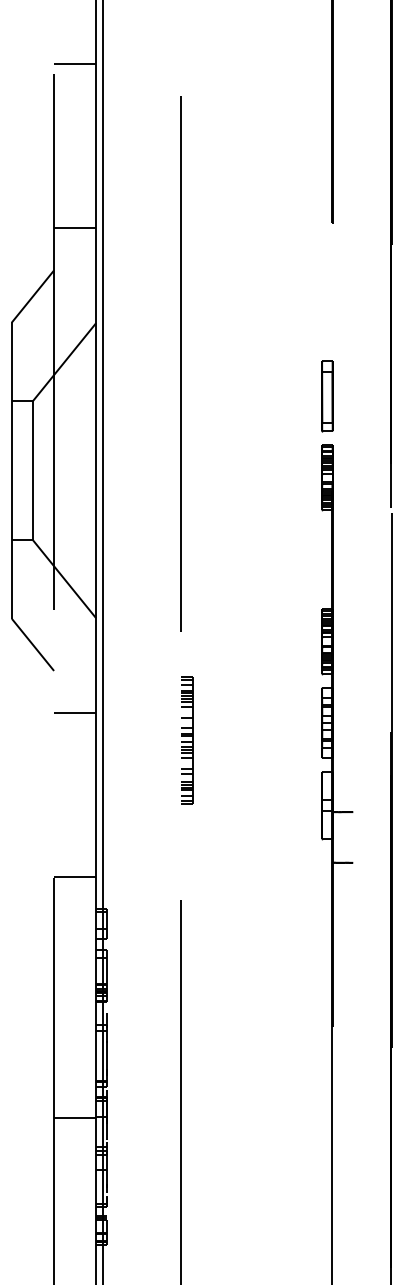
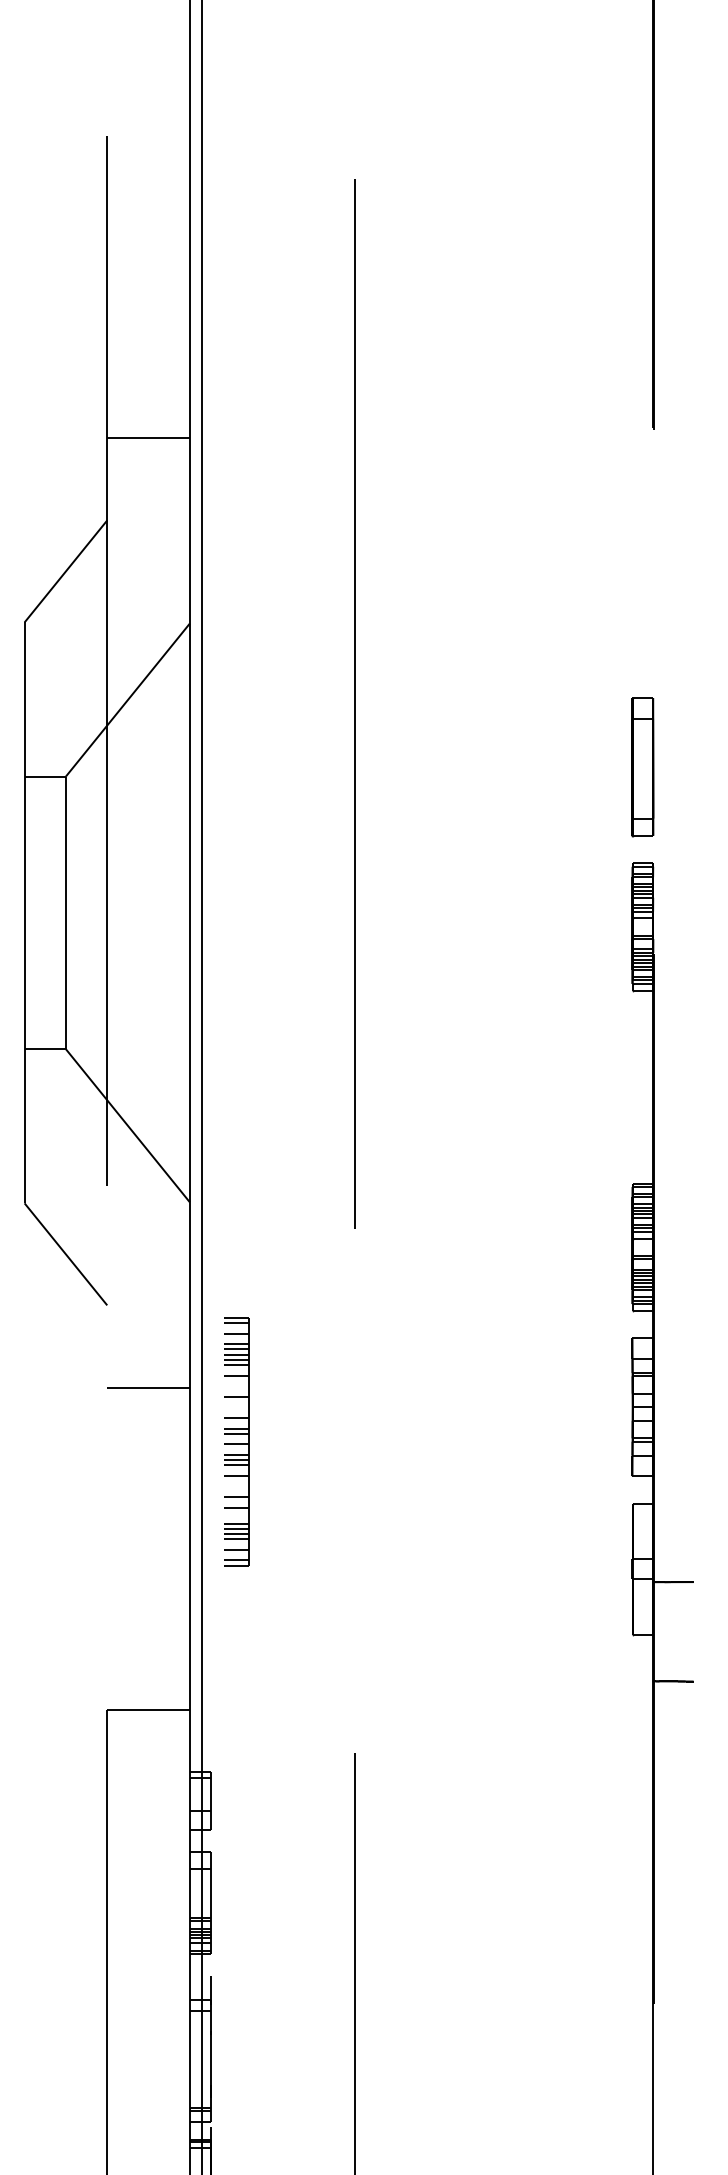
line: (75, 64) -> (149, 116), removed
part: (187, 740) -> (237, 1441), moved

